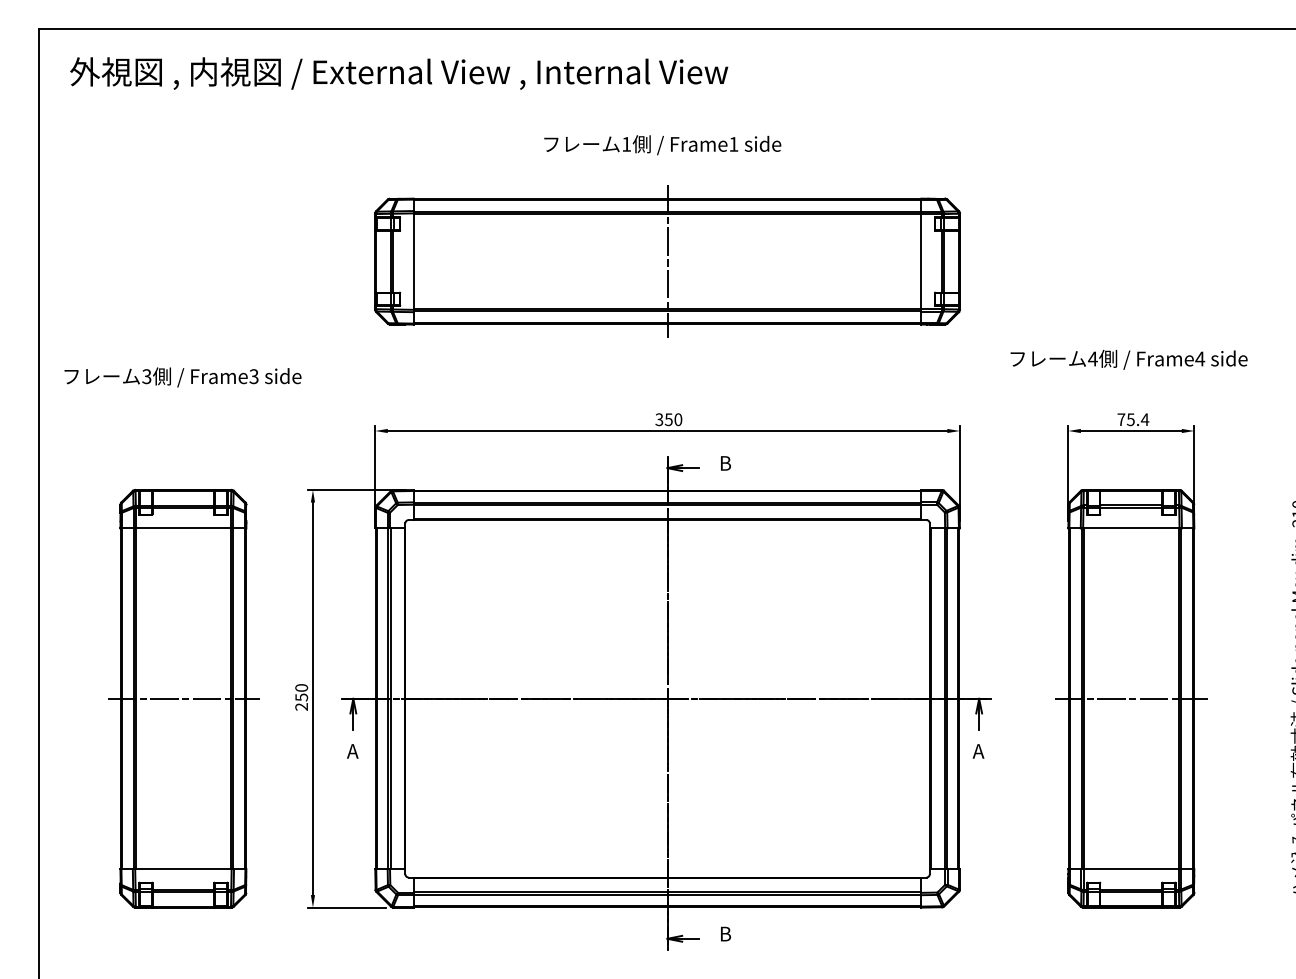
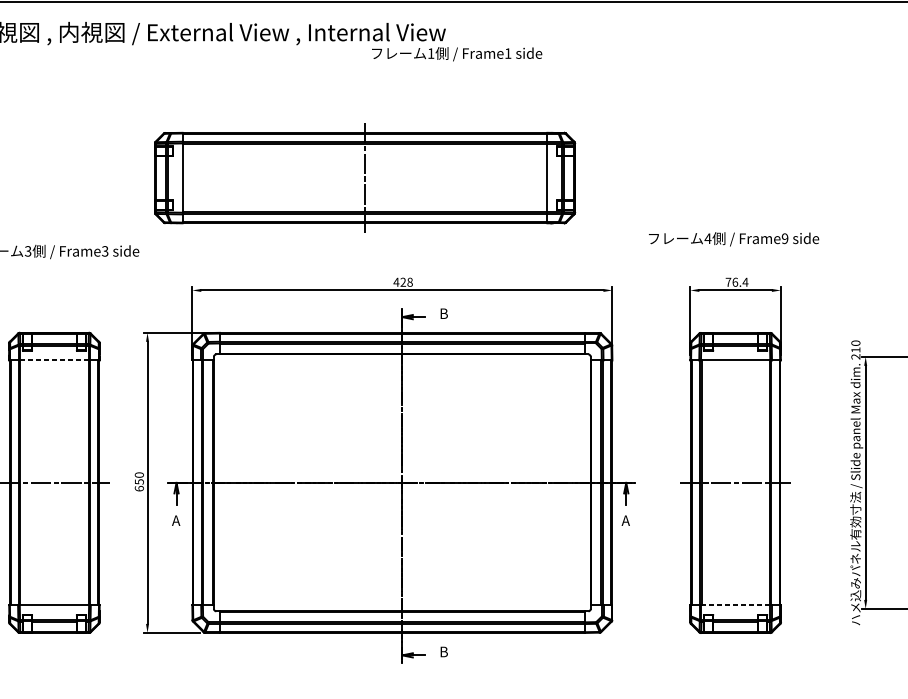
text: (662, 145) -> (456, 54), moved
part: (667, 261) -> (364, 177), moved
text: (1200, 358) -> (785, 238), Frame4 -> Frame9
text: (668, 419) -> (403, 282), 350 -> 428
text: (1130, 419) -> (735, 282), 75.4 -> 76.4
line: (183, 528) -> (54, 360), solid -> dashed
text: (301, 706) -> (139, 488), 250 -> 650
line: (1131, 869) -> (735, 605), solid -> dashed

